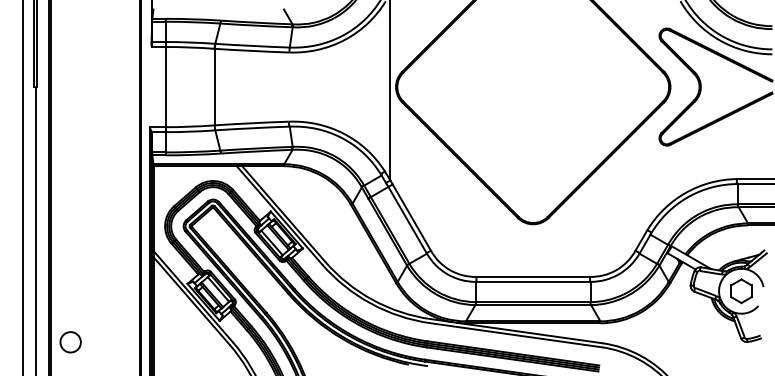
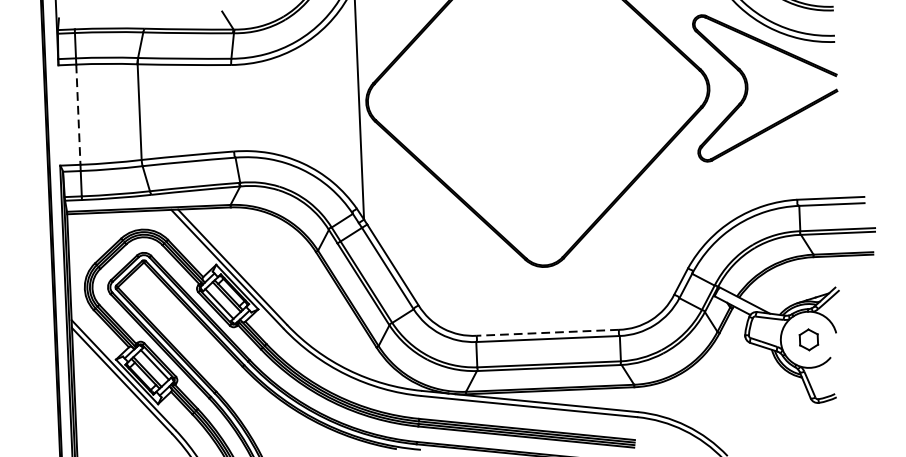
line: (165, 87) -> (78, 115), solid -> dashed
line: (533, 276) -> (548, 332), solid -> dashed
part: (741, 291) -> (808, 340), size x0.7

